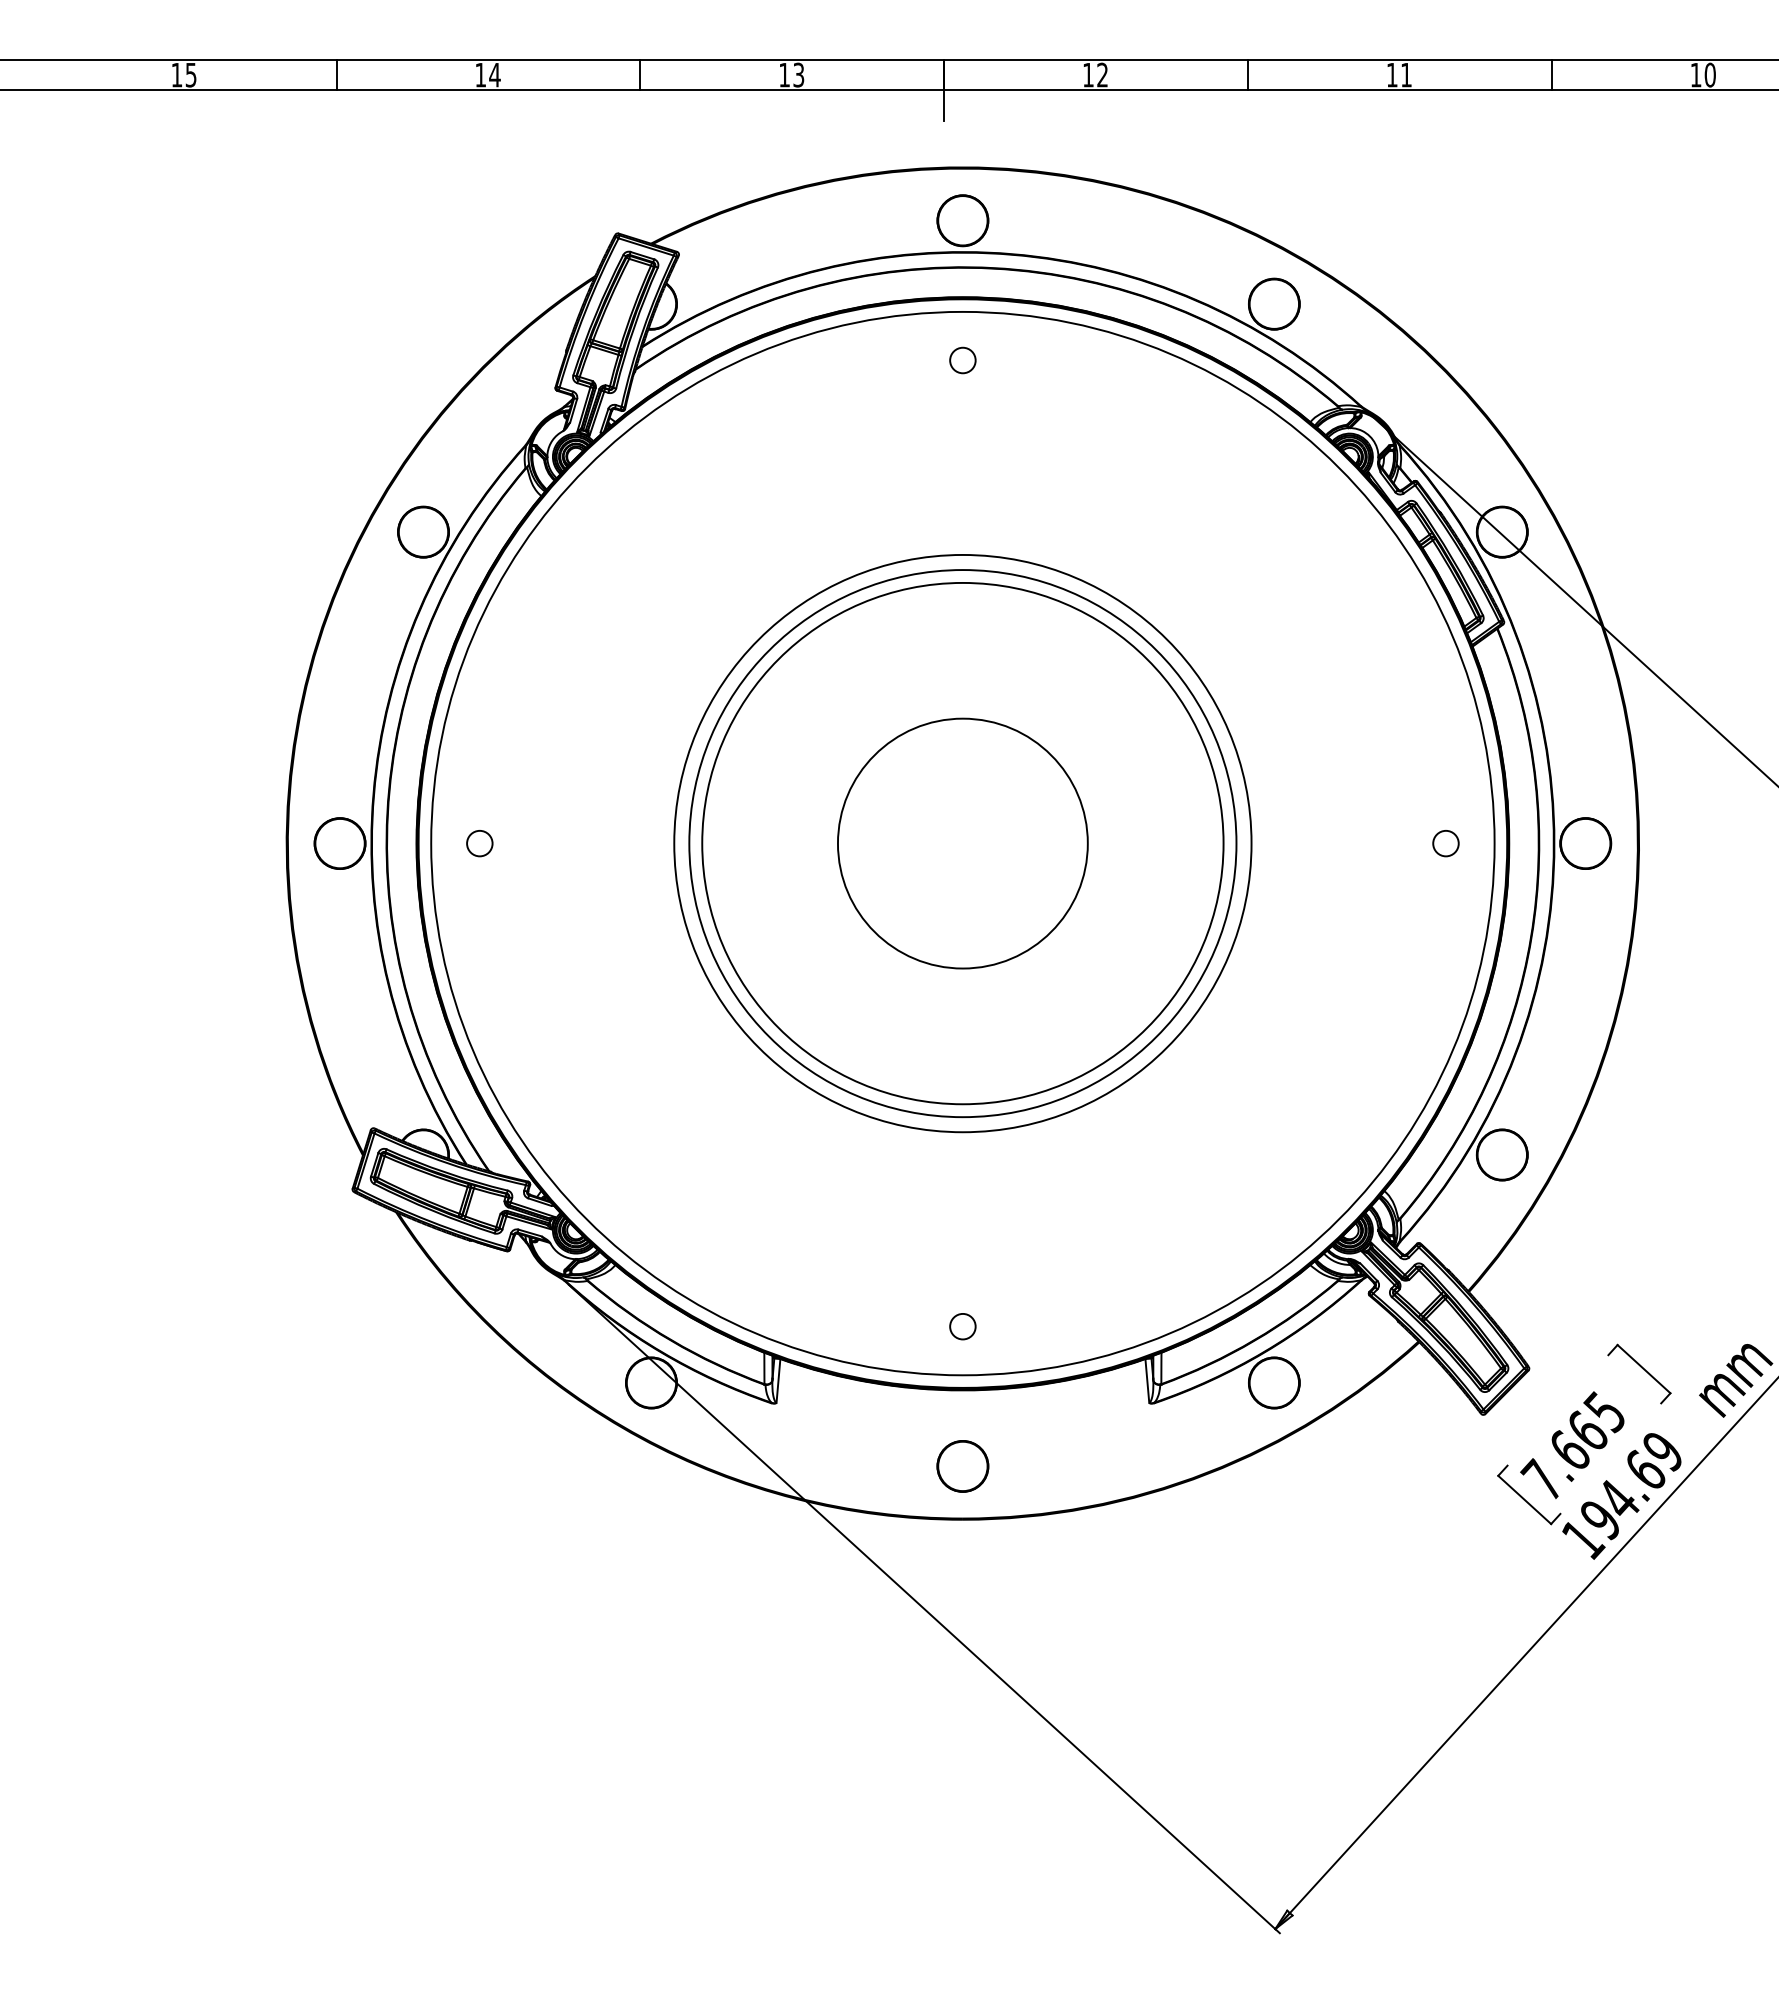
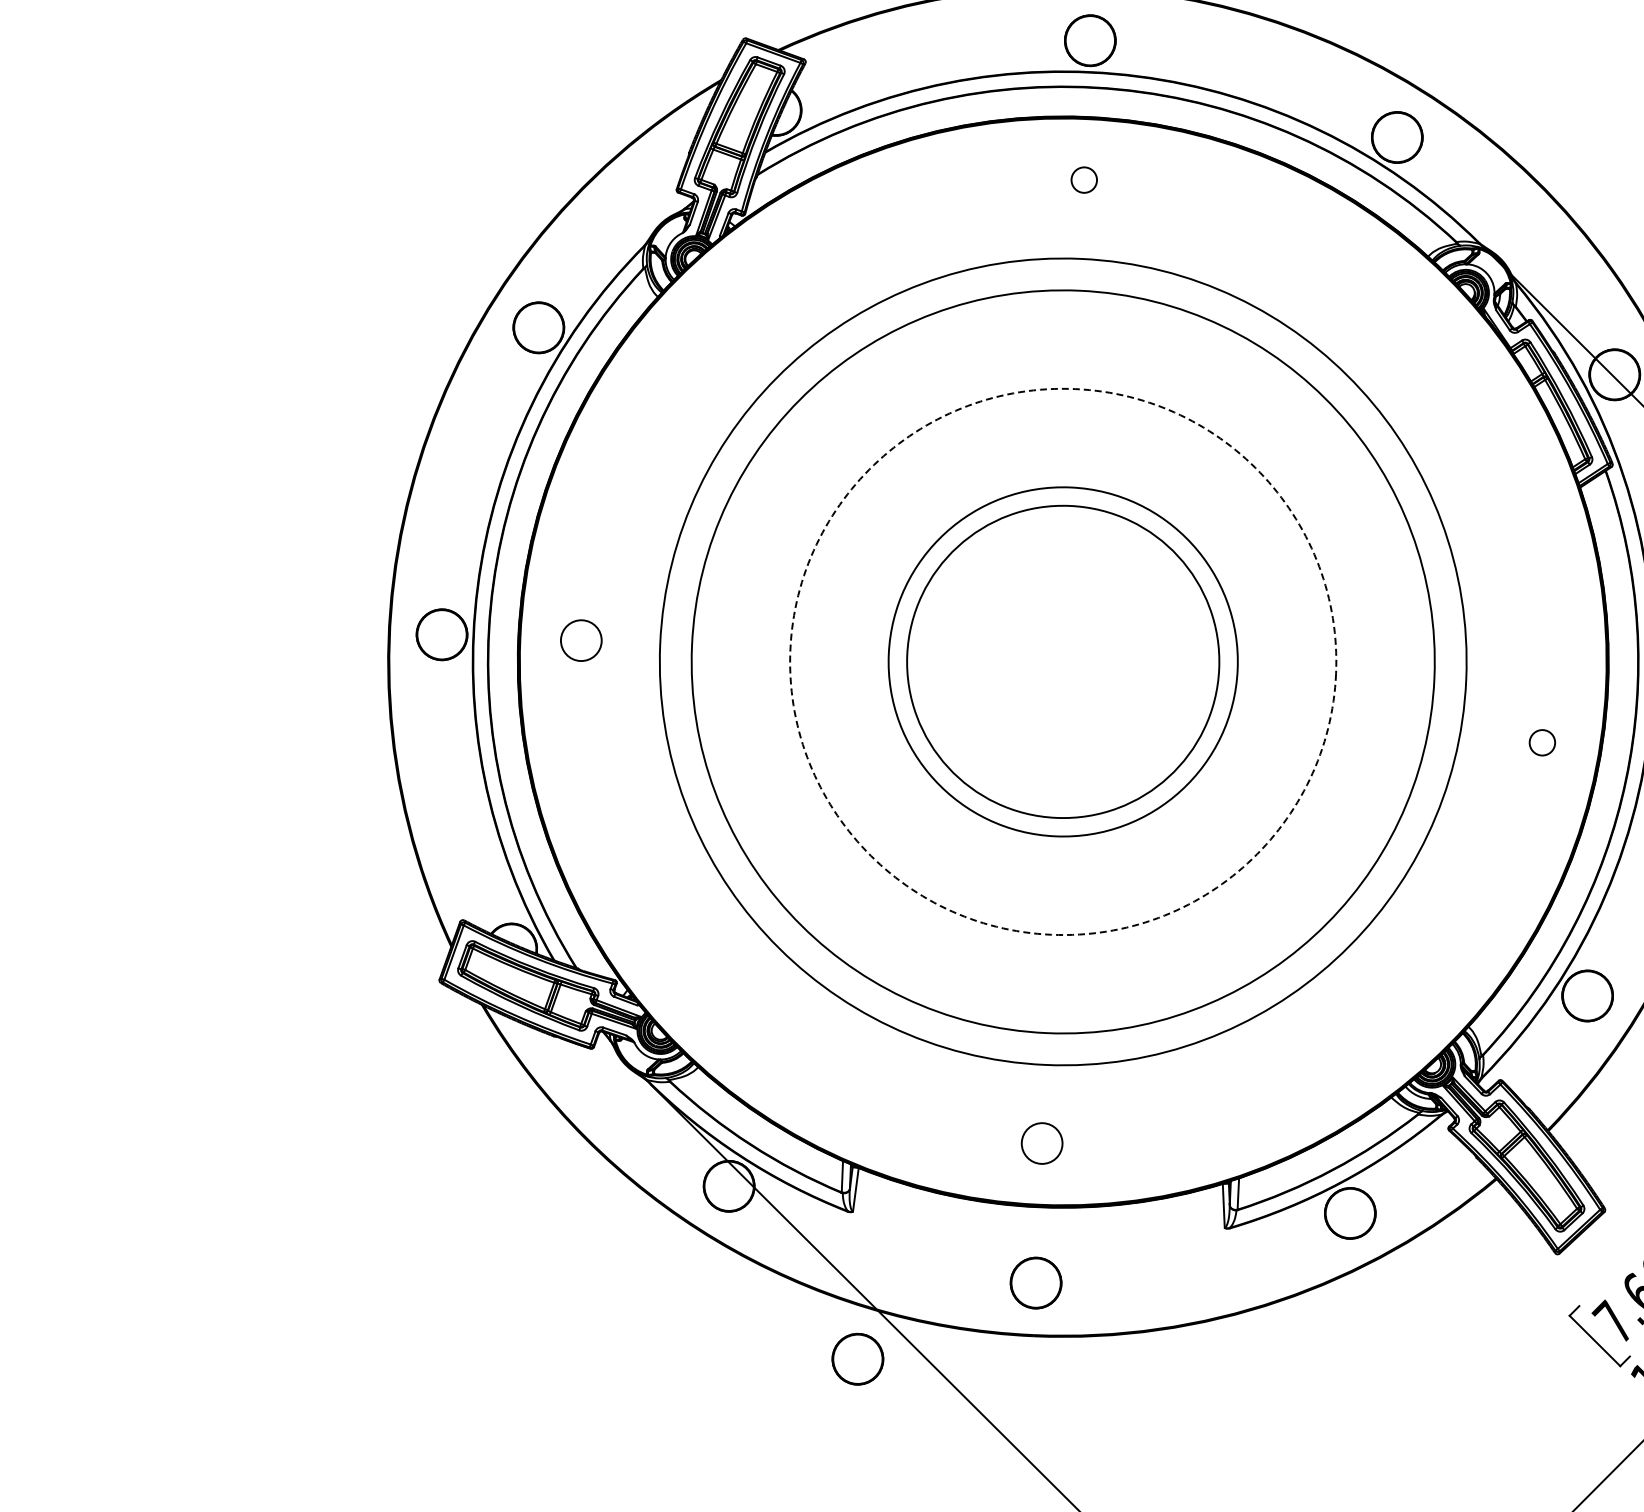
circle: (479, 843) -> (581, 640), size x1.6
circle: (962, 843) -> (1062, 661), size x0.6
circle: (962, 843) -> (1062, 661), size x0.7
circle: (962, 843) -> (1062, 661), size x1.4
circle: (962, 843) -> (1062, 661), size x1.4
circle: (962, 843) -> (1062, 661), solid -> dashed
circle: (1445, 843) -> (1541, 742), moved
circle: (962, 1326) -> (1041, 1143), size x1.6
part: (787, 1550) -> (857, 1359), added

